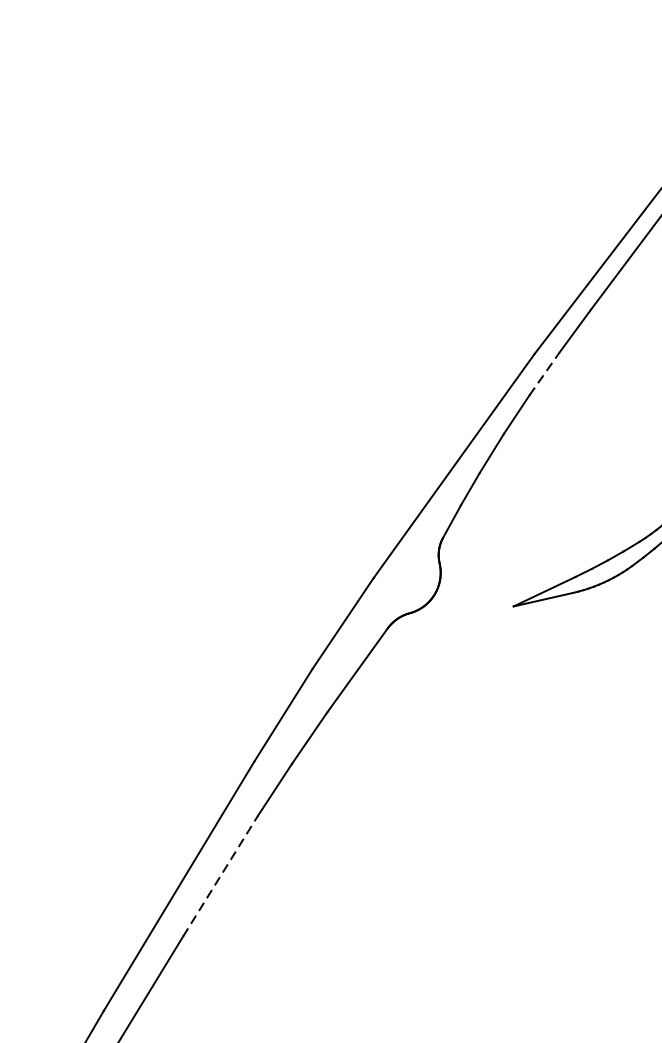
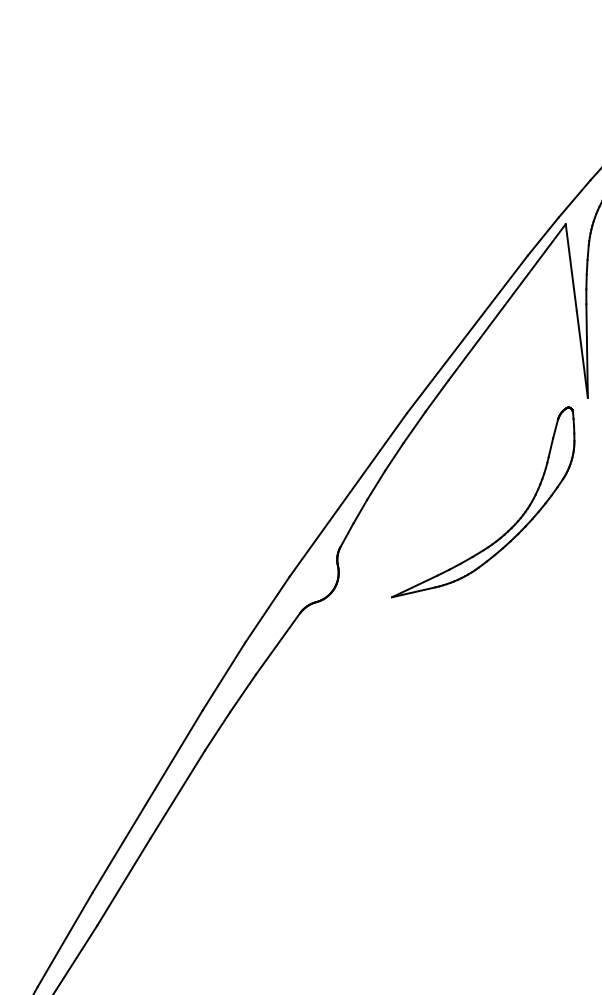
line: (544, 372) -> (414, 426), dashed -> solid
line: (220, 876) -> (177, 794), dashed -> solid

